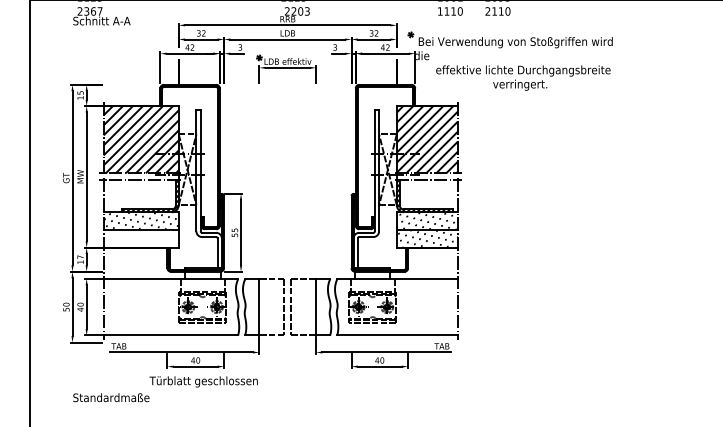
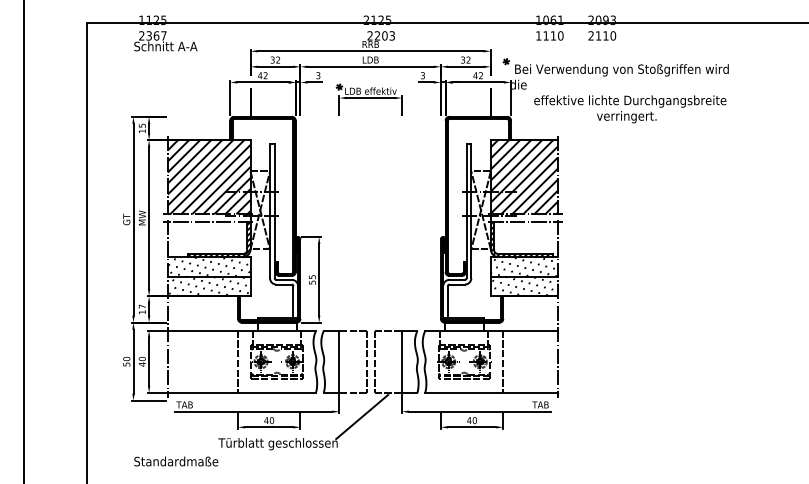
hatch: (139, 238) -> (207, 286), added
line: (167, 306) -> (238, 361), added
line: (408, 306) -> (503, 361), added
line: (280, 356) -> (362, 416), added

